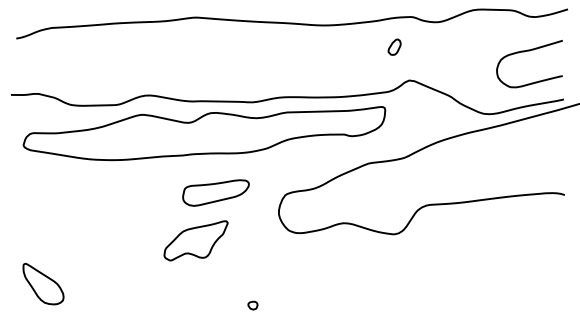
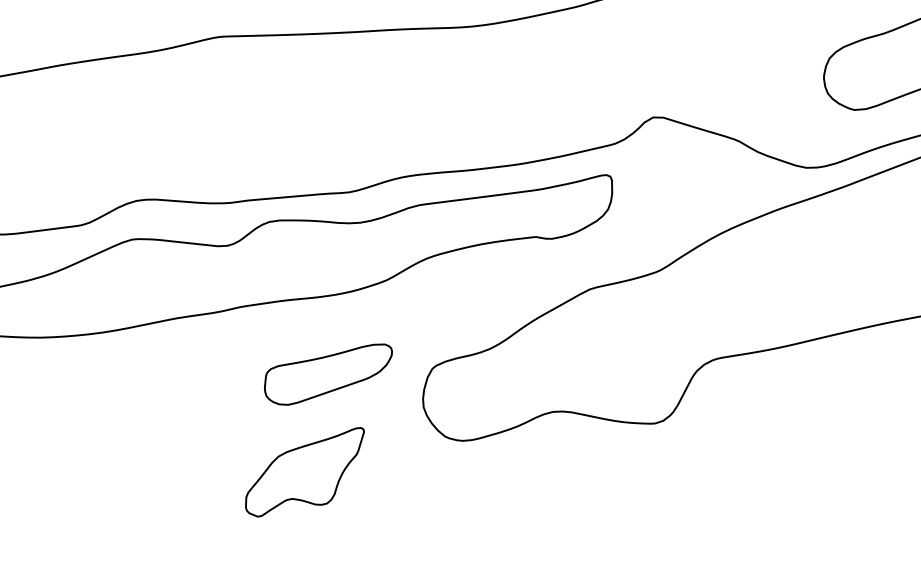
part: (394, 46) -> (617, 53), removed
part: (215, 192) -> (327, 374), moved
part: (195, 240) -> (304, 472), moved

